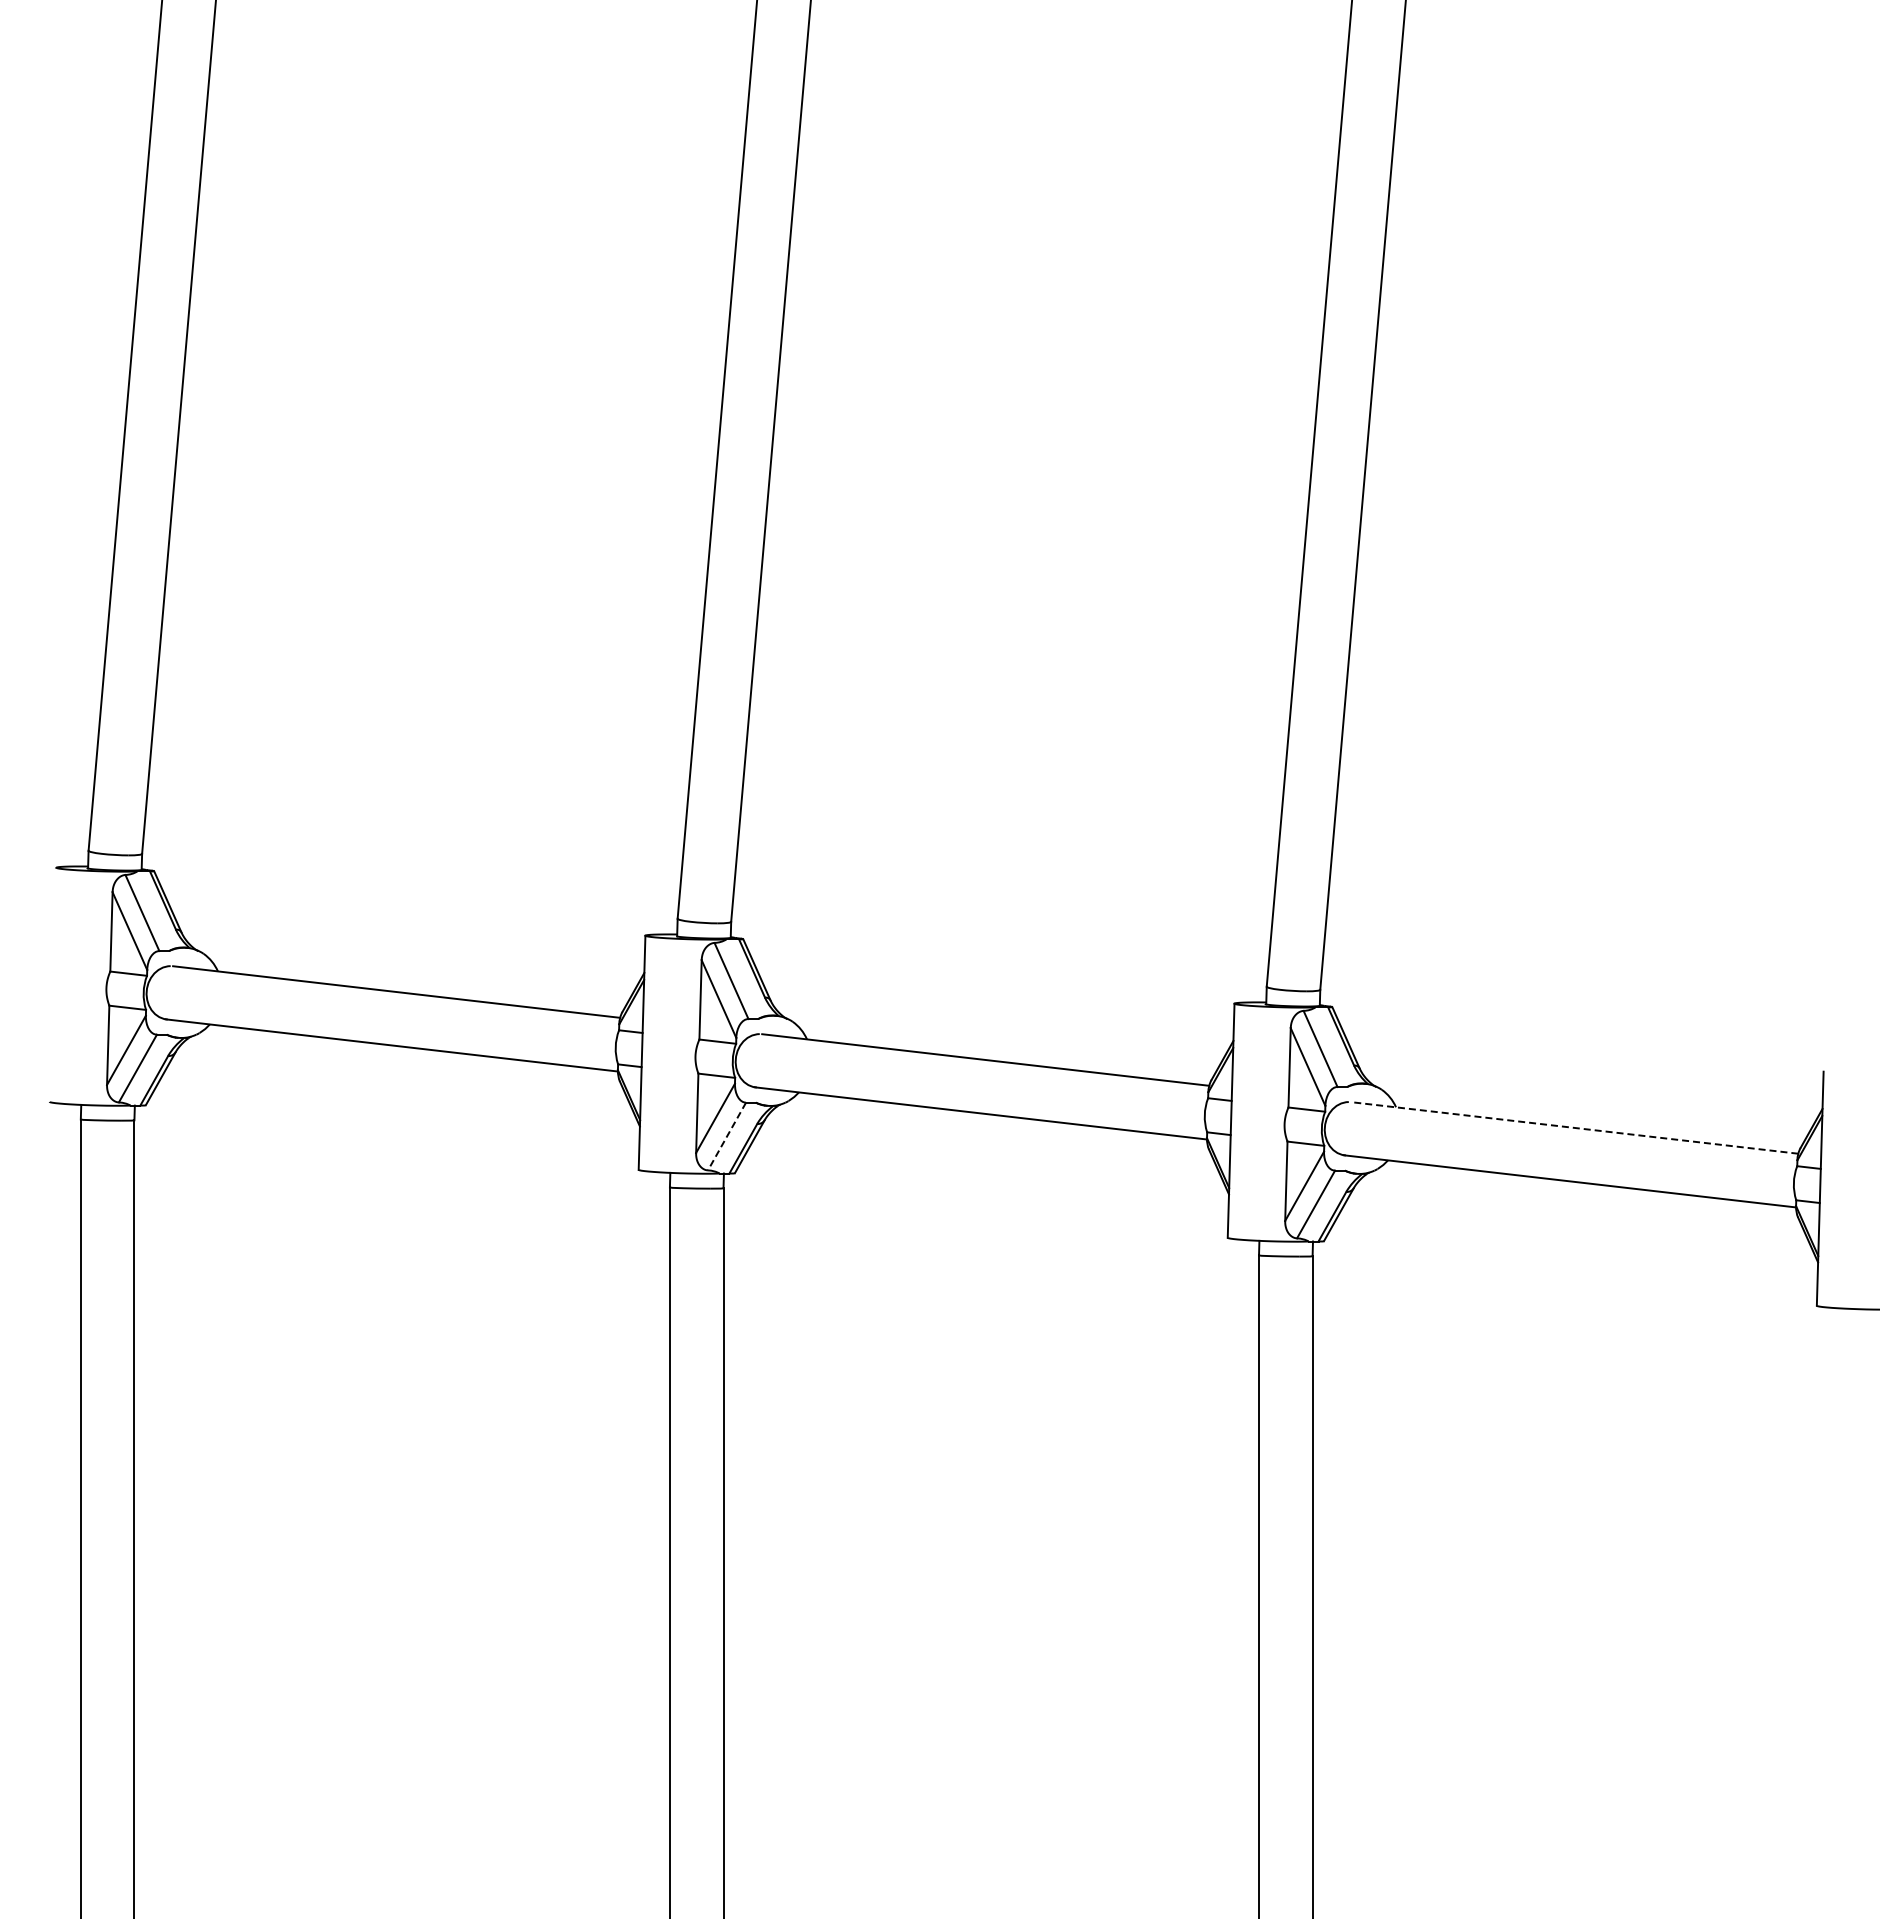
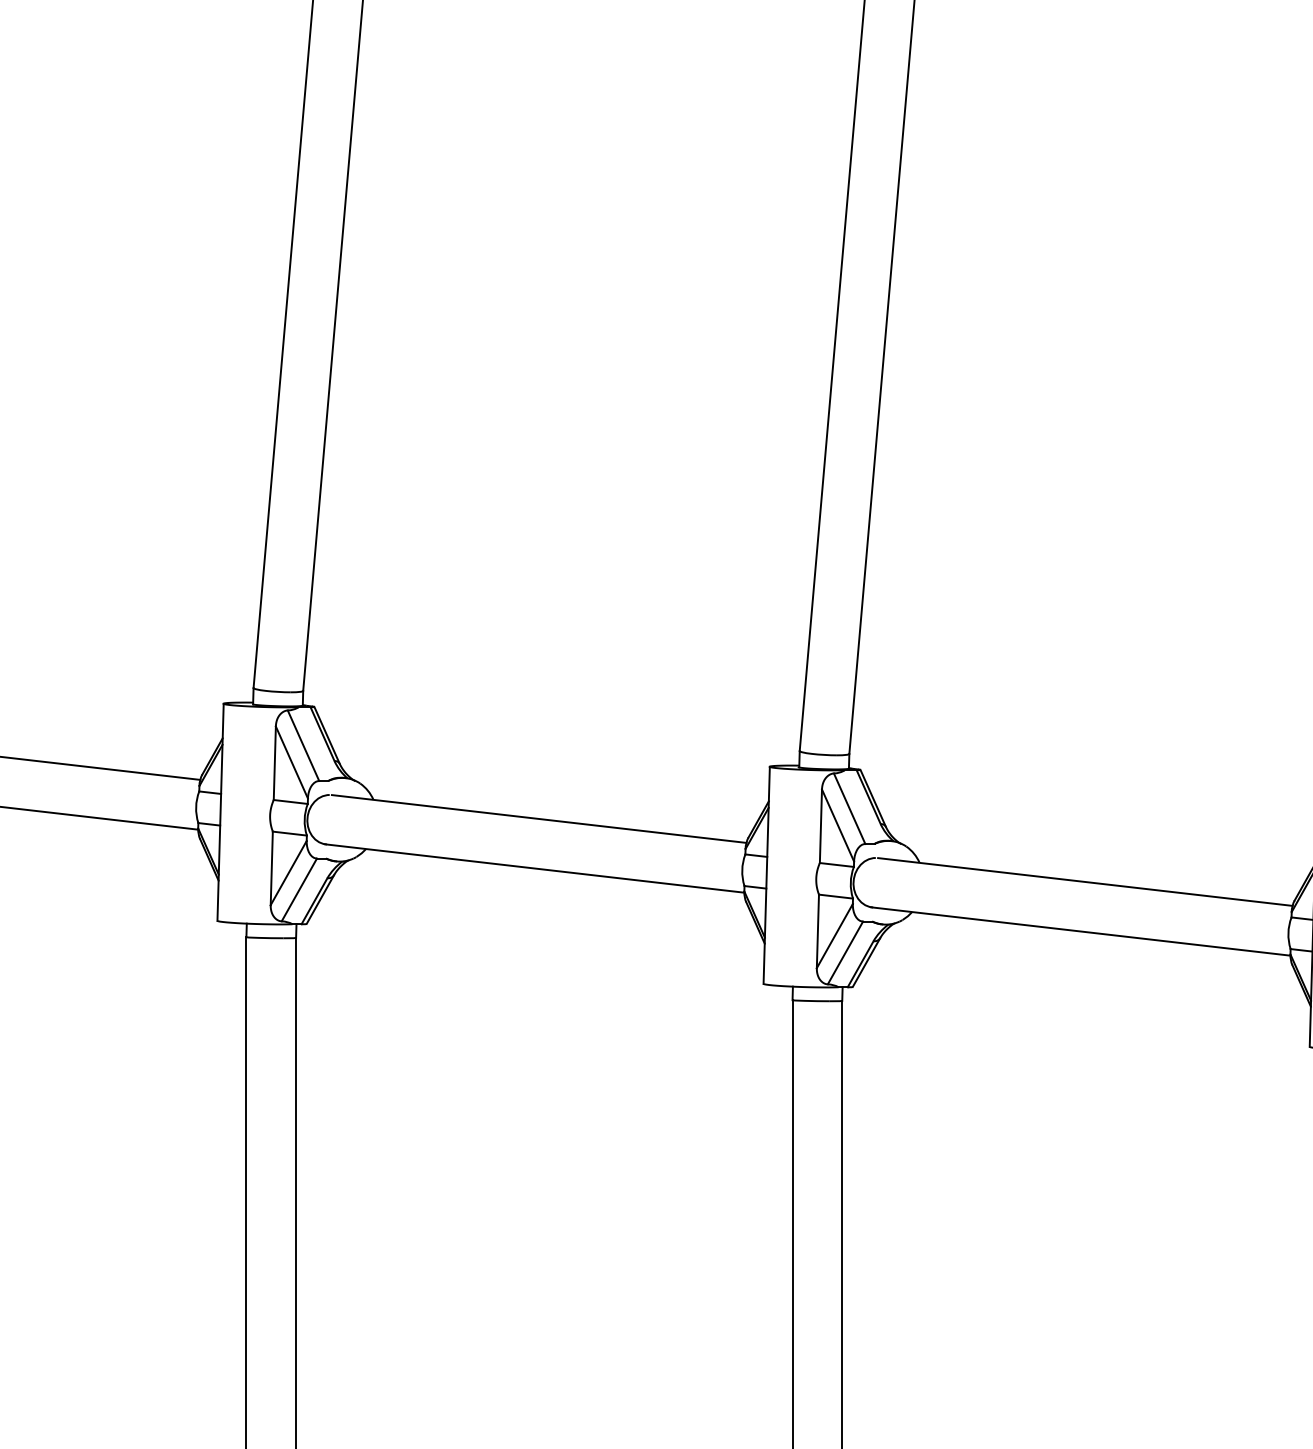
line: (1574, 1127) -> (1085, 881), dashed -> solid
line: (727, 1136) -> (299, 889), dashed -> solid

